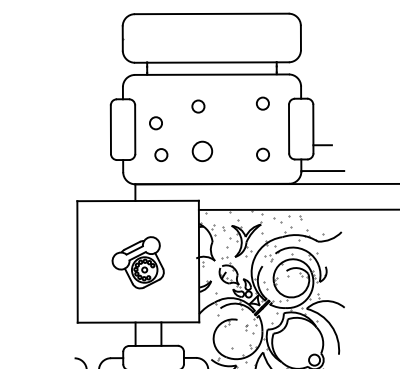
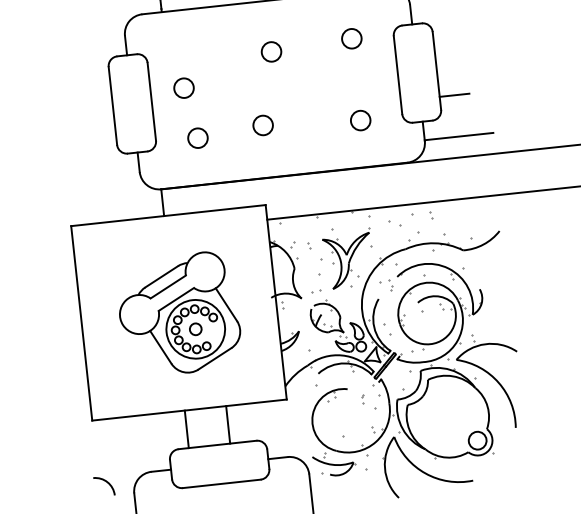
circle: (198, 106) -> (271, 51), moved
circle: (202, 151) -> (263, 125), size x0.62
part: (137, 262) -> (177, 314), size x1.43

